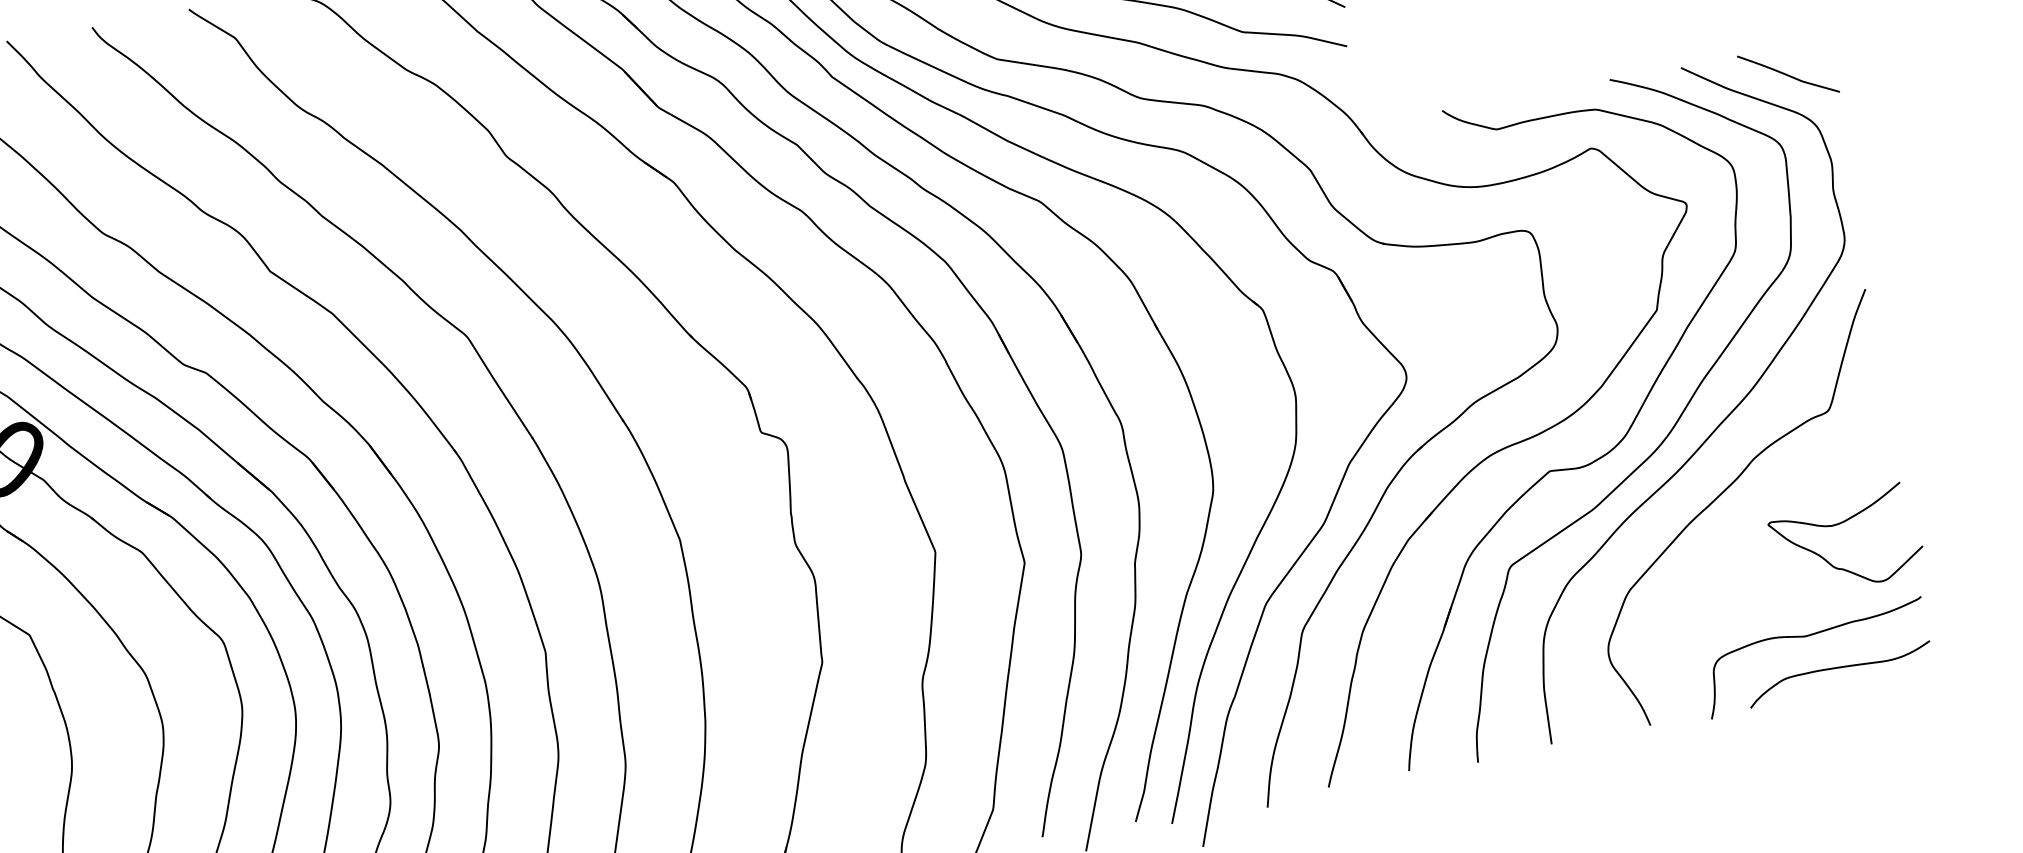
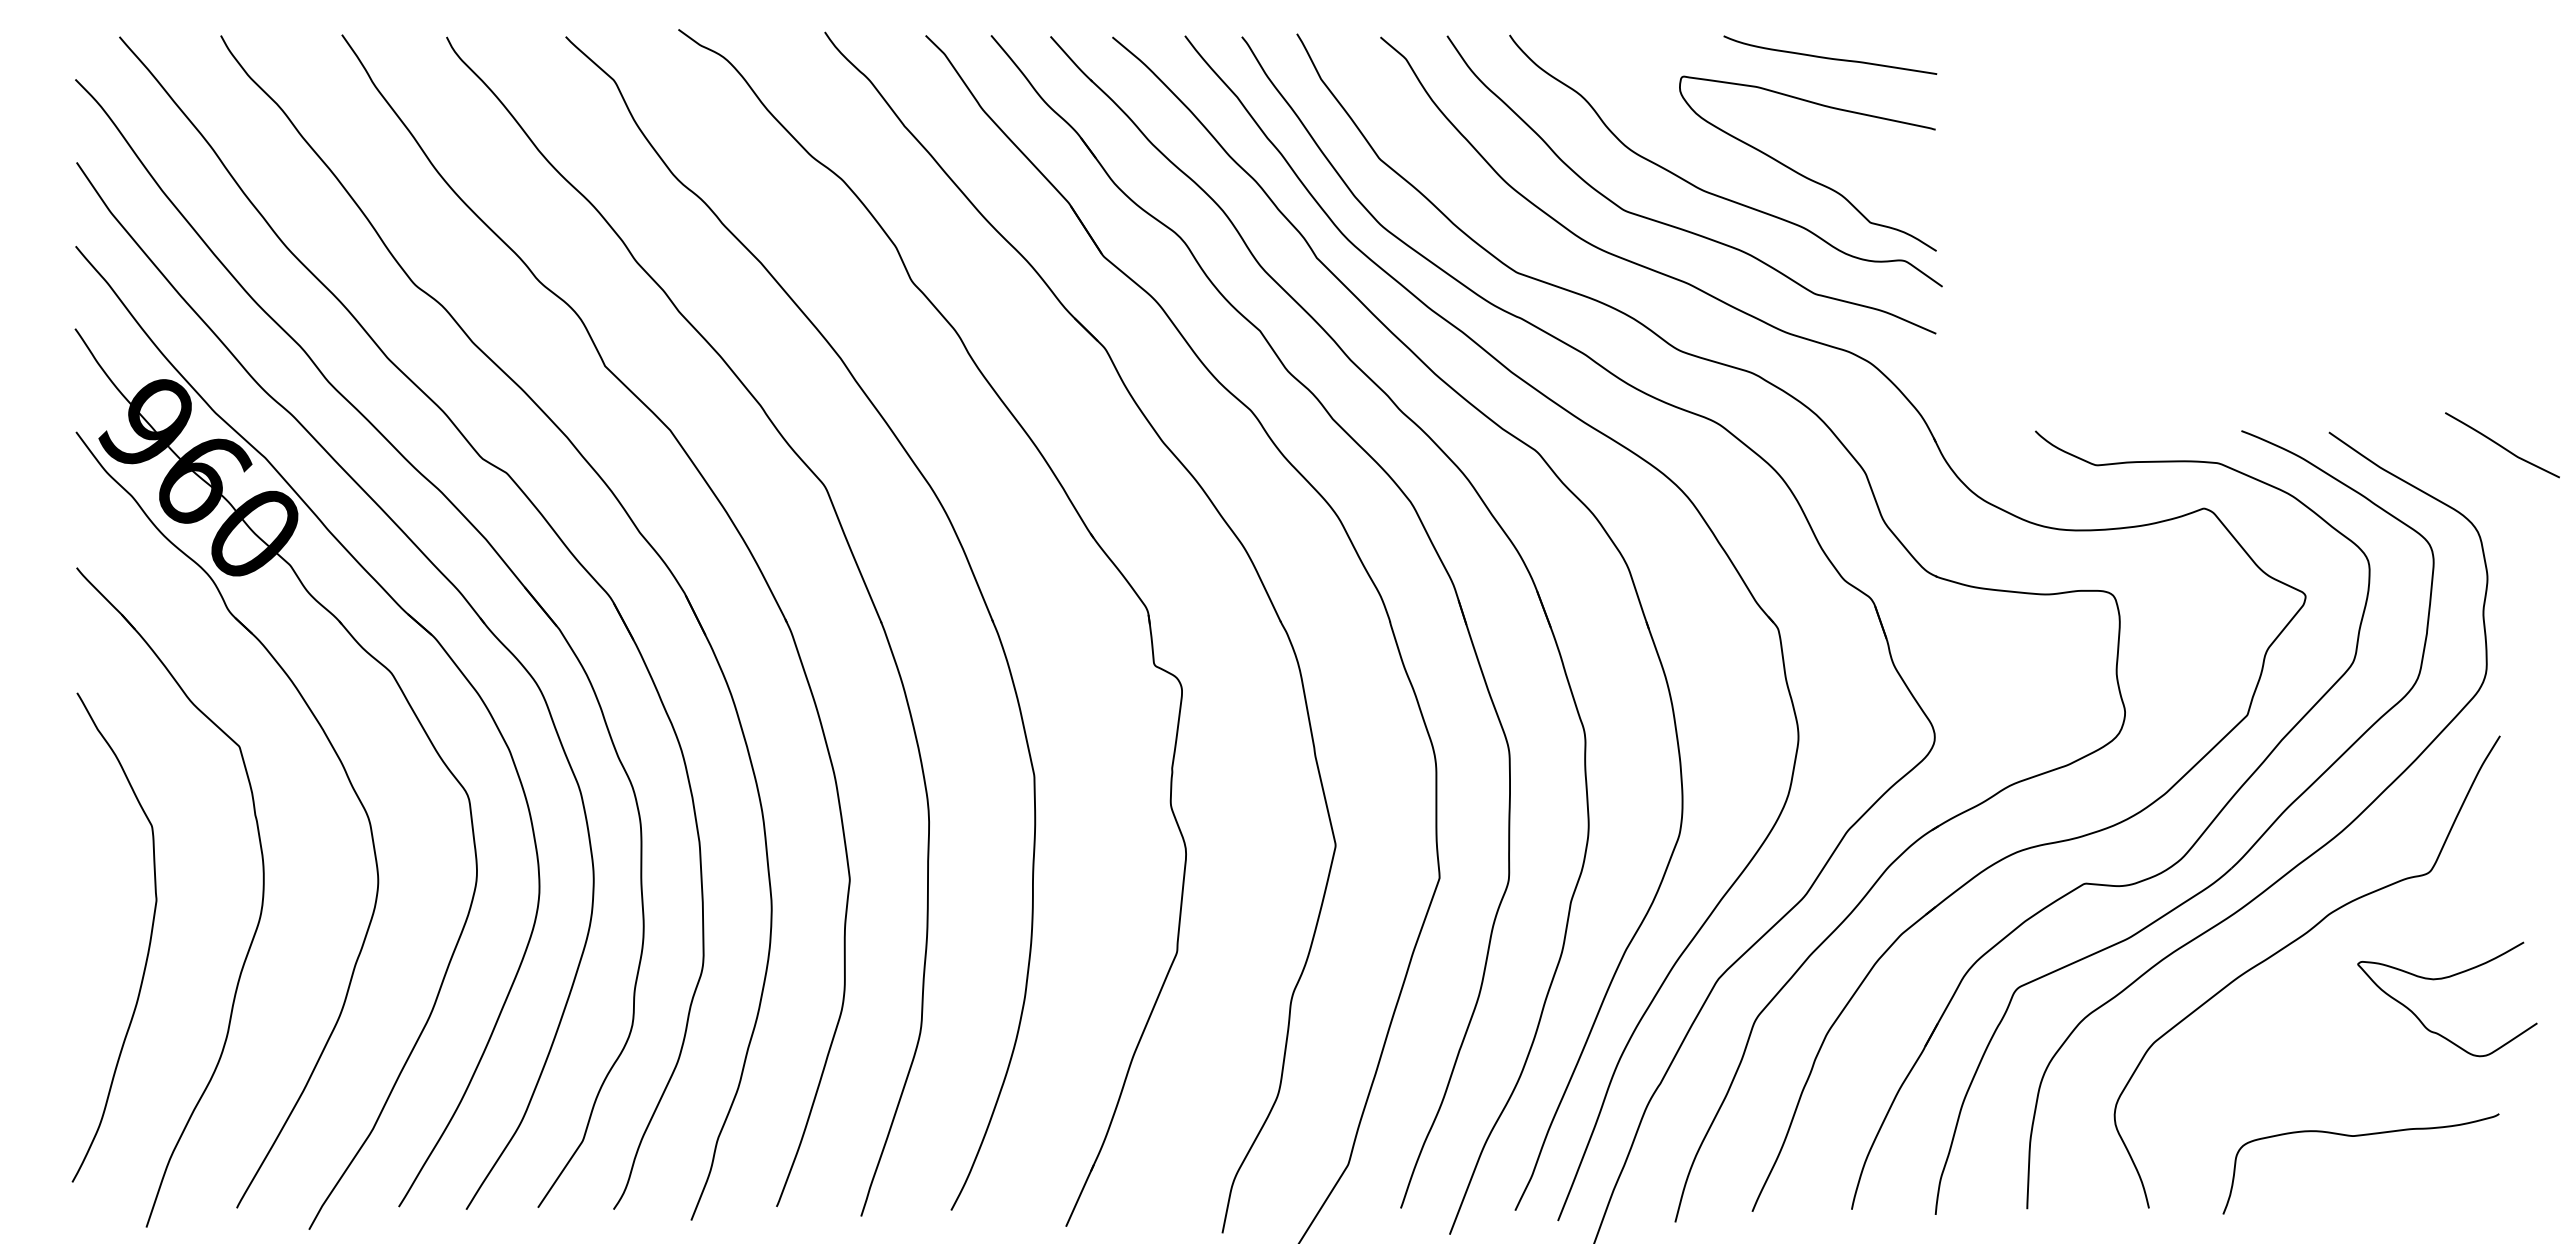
curve: (1787, 74) -> (2501, 445), moved
curve: (1840, 524) -> (2443, 979), moved
curve: (1838, 668) -> (2385, 1181), removed

